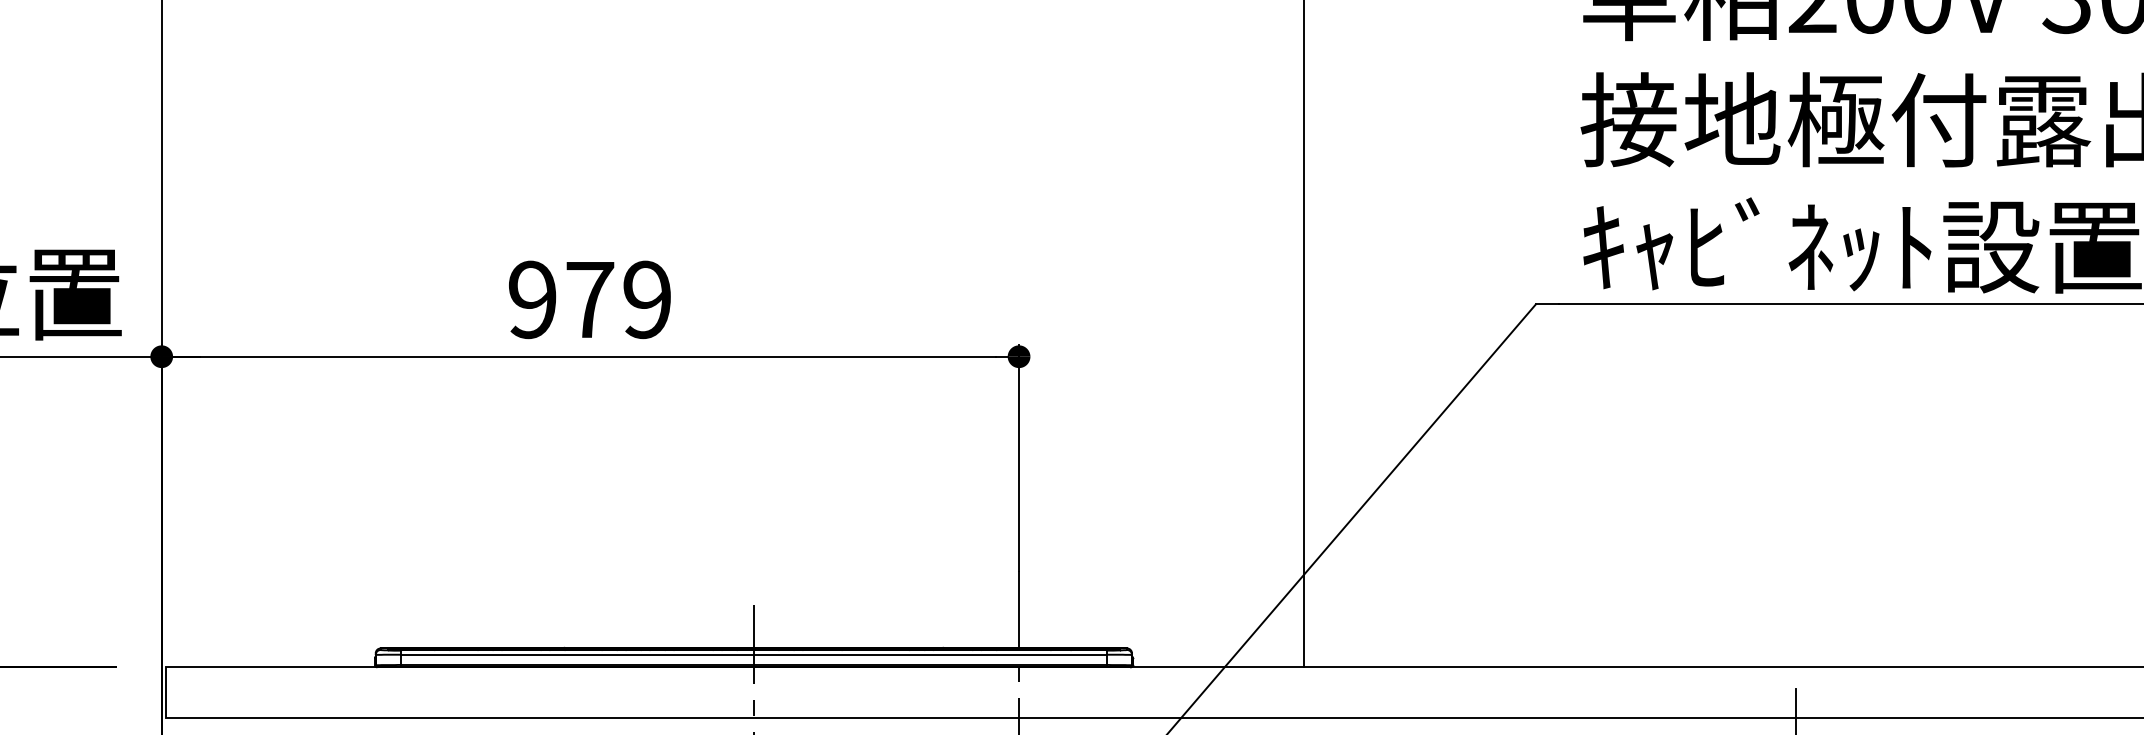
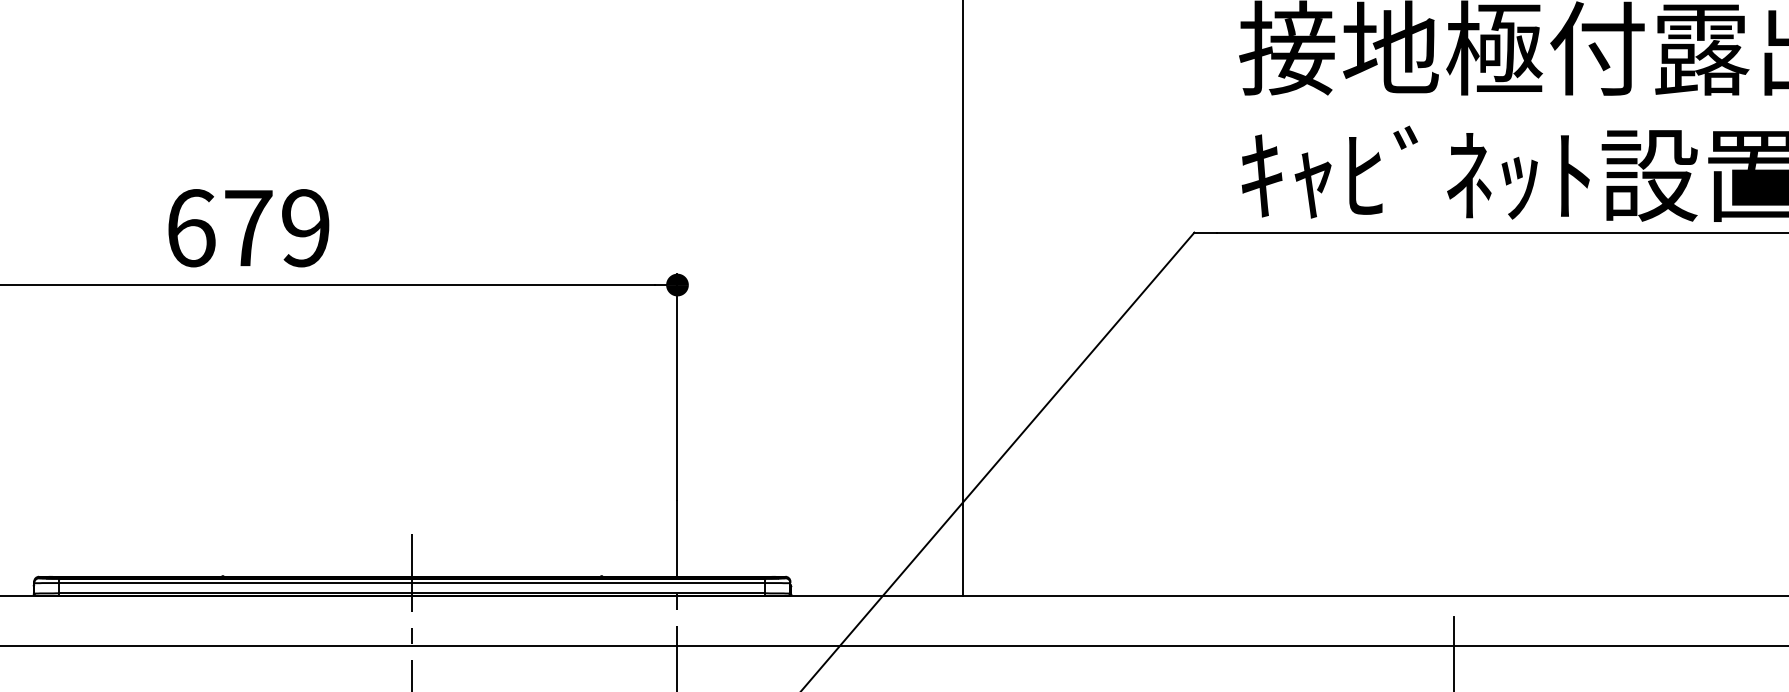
text: (533, 299) -> (191, 227), 979 -> 679

